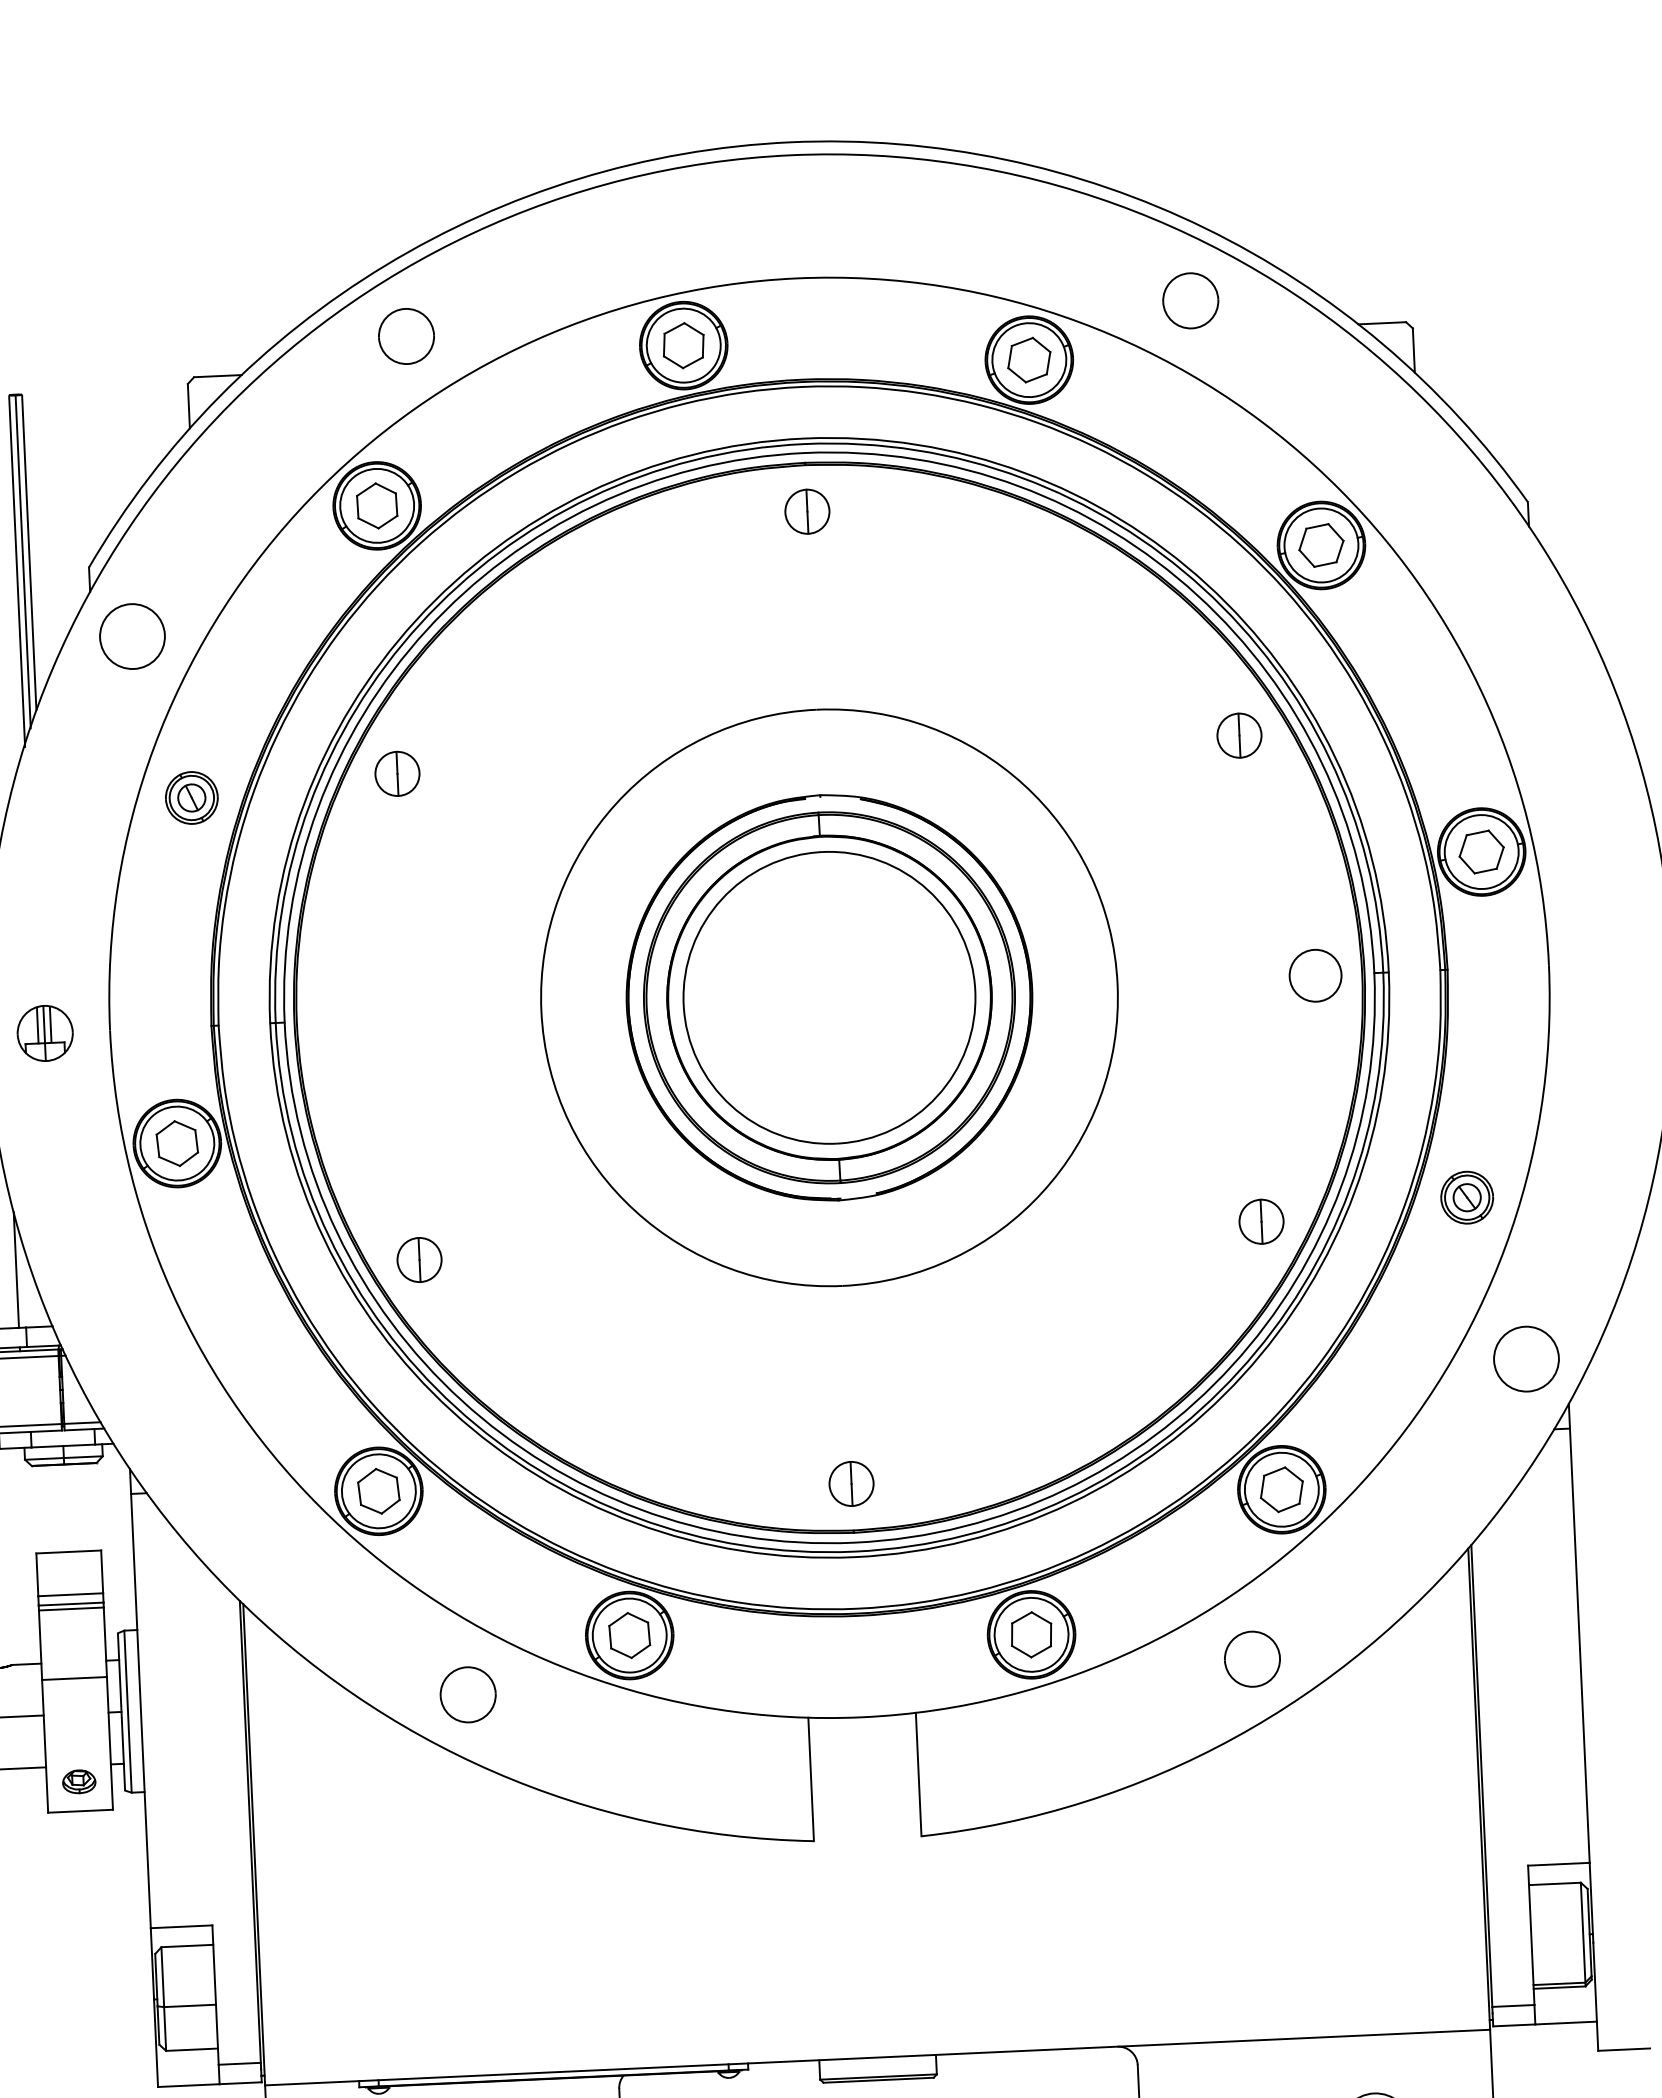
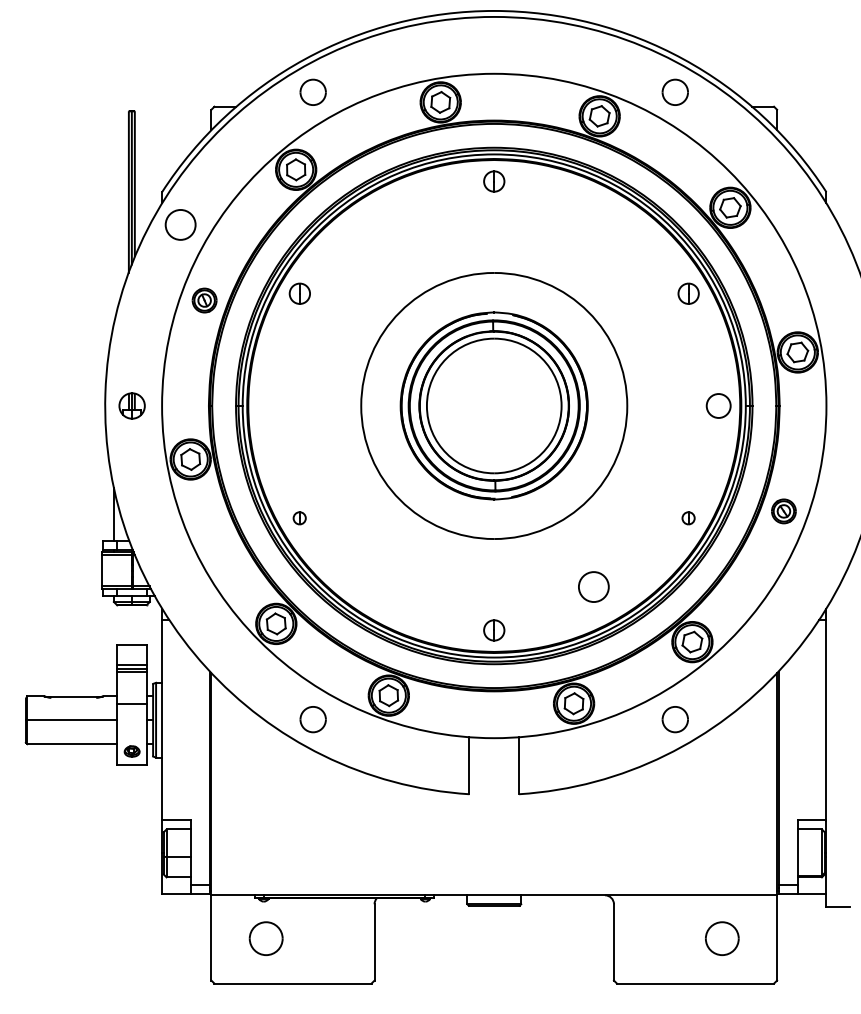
part: (1261, 1222) -> (688, 518), size x0.6
part: (418, 1260) -> (299, 518), size x0.6
circle: (1525, 1357) -> (593, 586), moved

